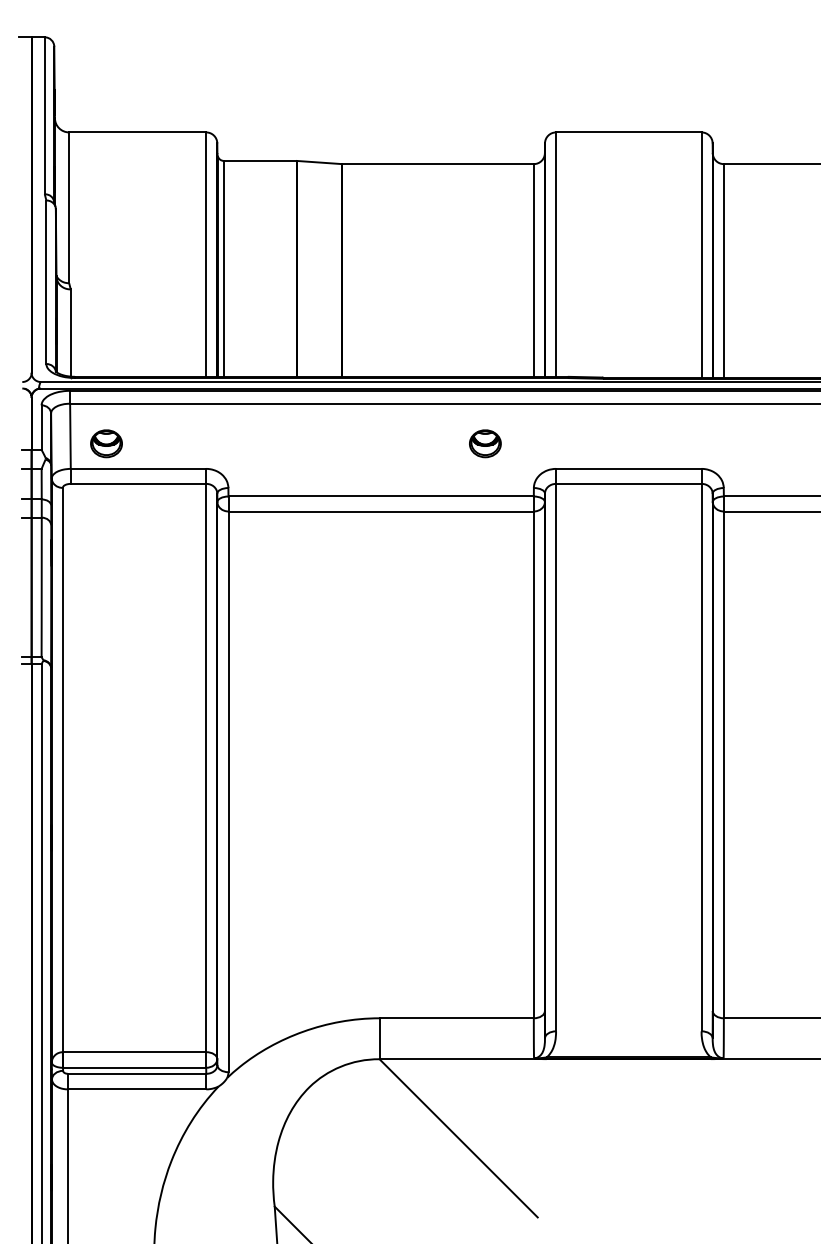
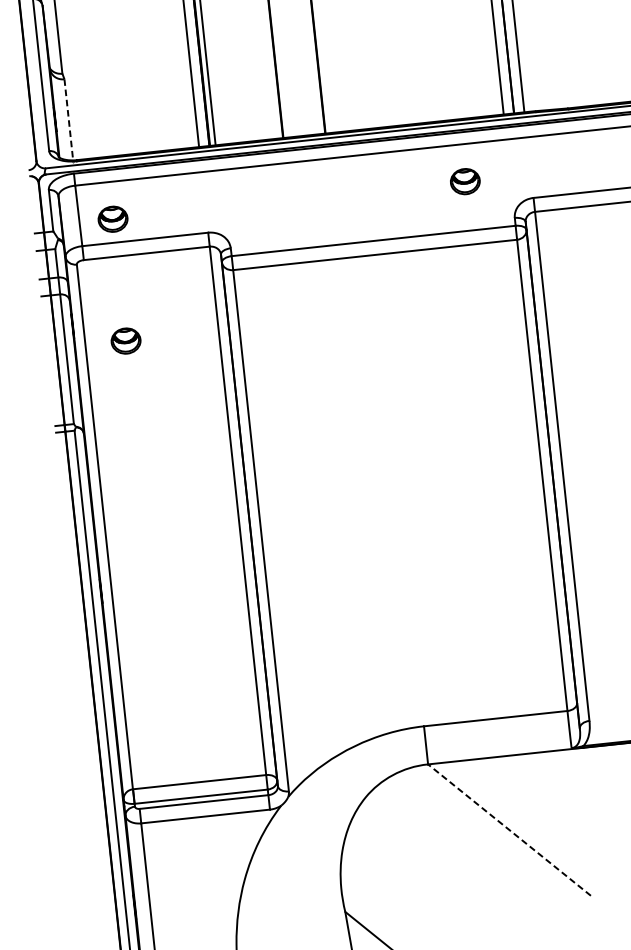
line: (70, 333) -> (68, 120), solid -> dashed
part: (106, 574) -> (126, 340), added
line: (458, 1138) -> (509, 830), solid -> dashed

